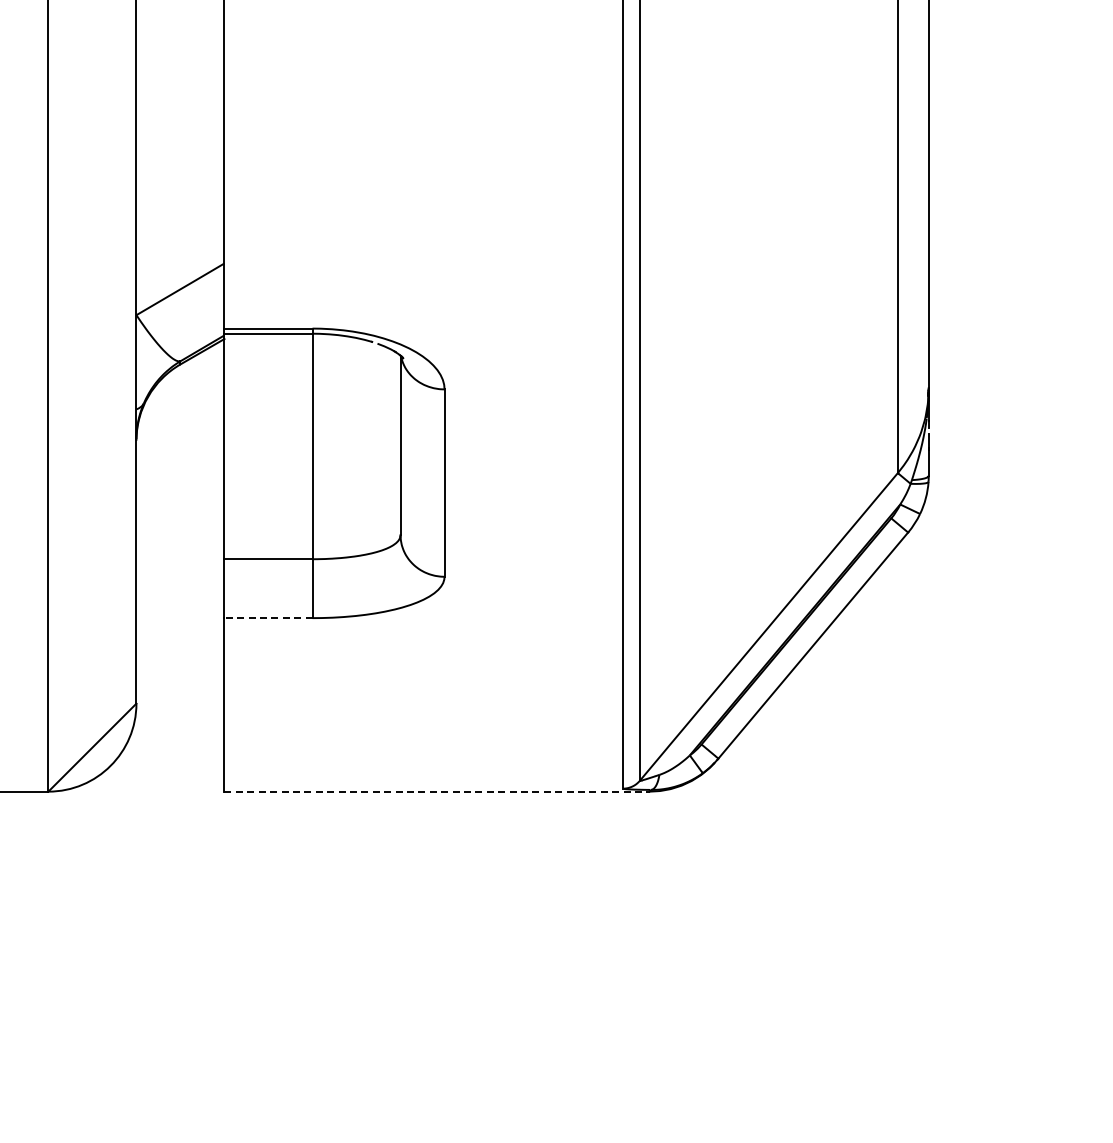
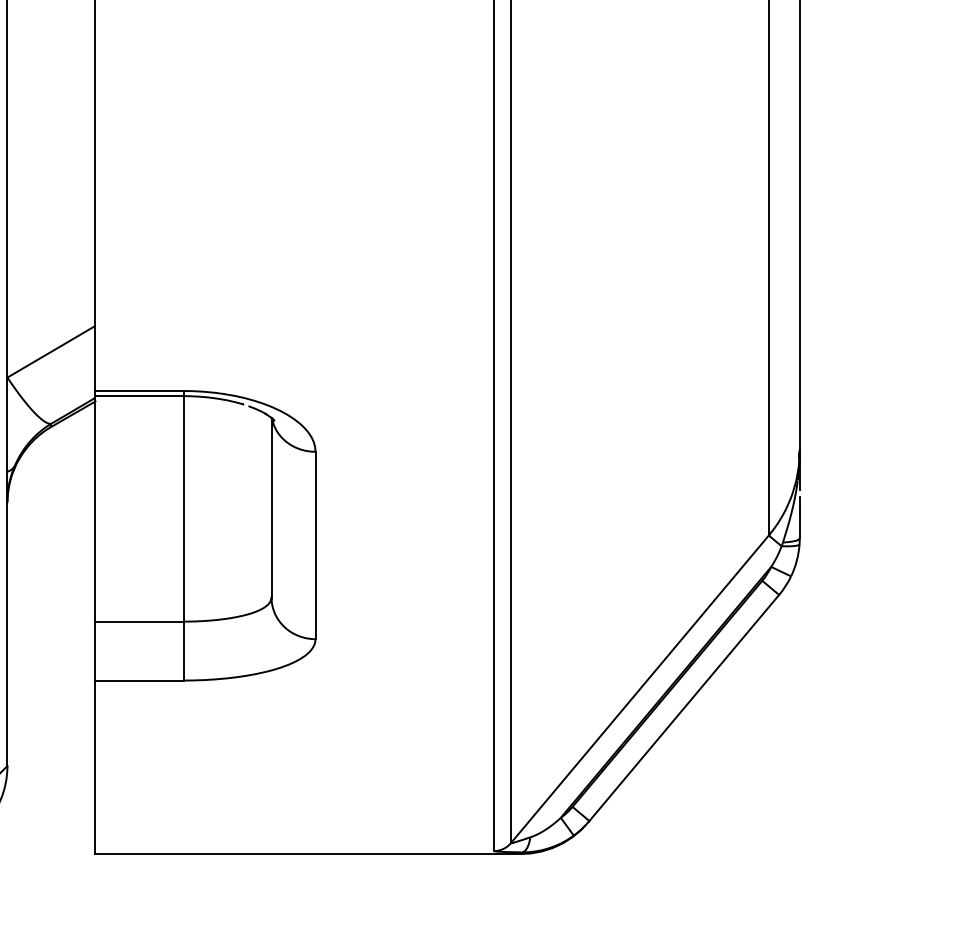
line: (268, 618) -> (139, 680), dashed -> solid
line: (437, 791) -> (308, 853), dashed -> solid

